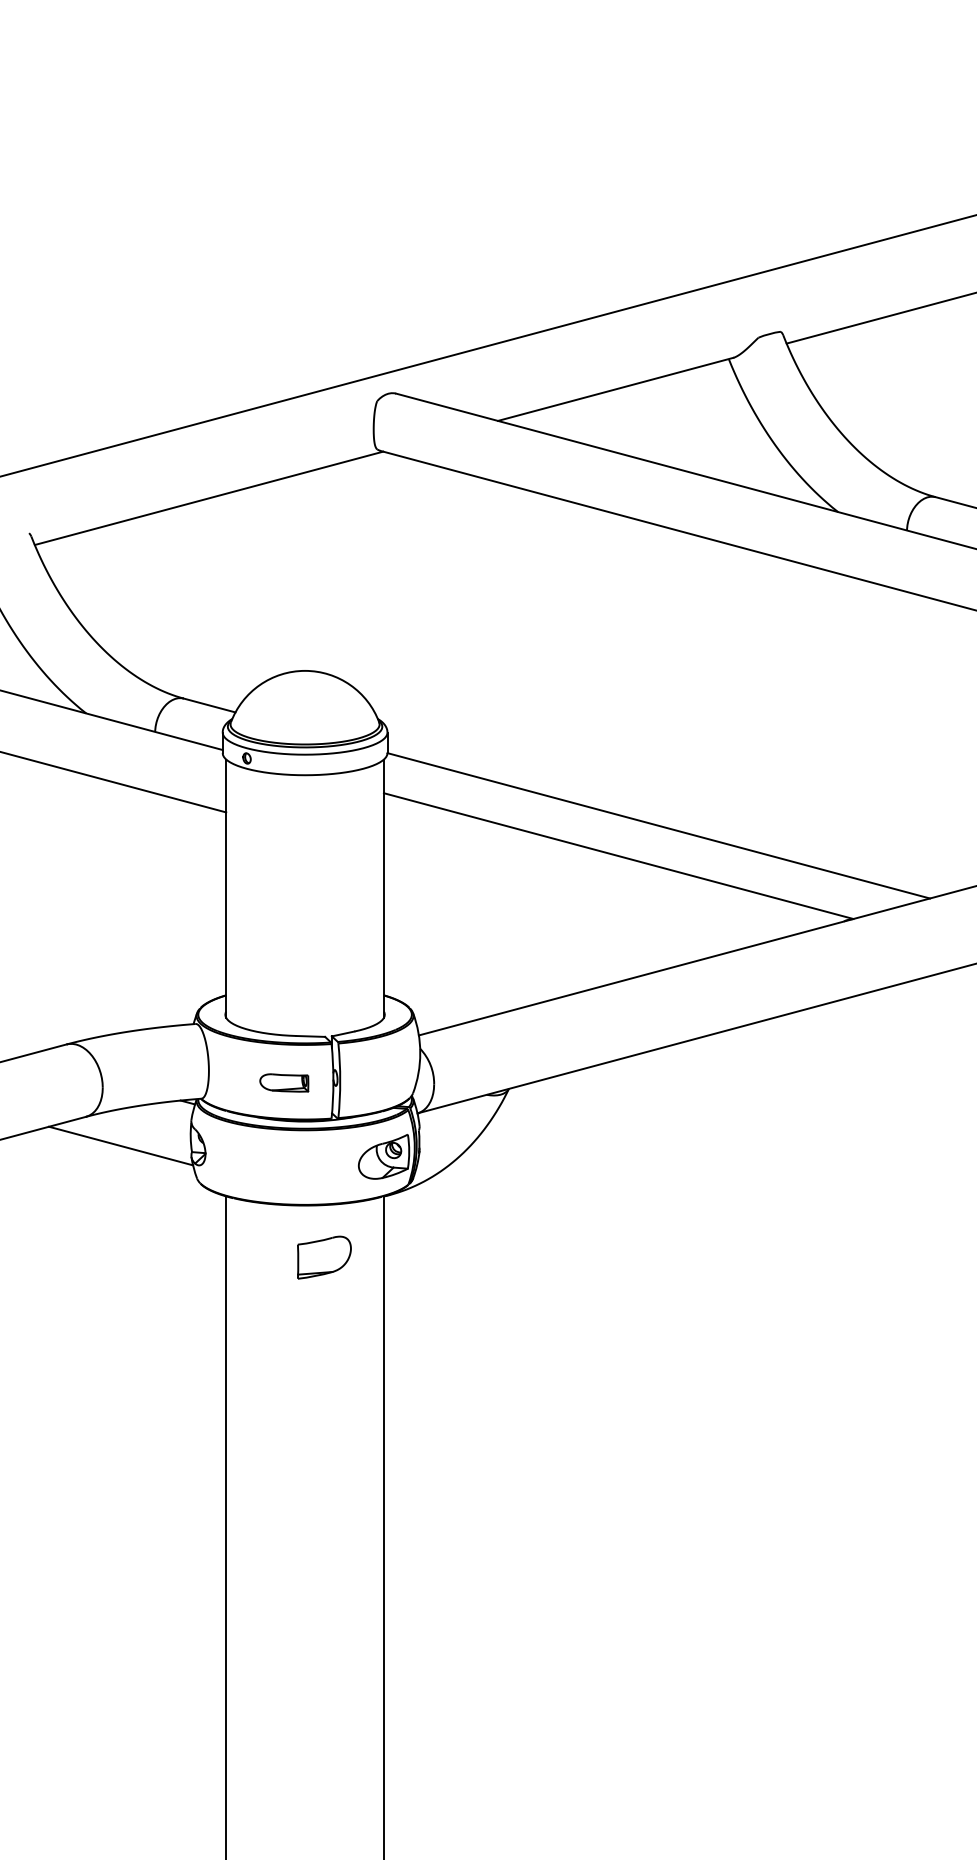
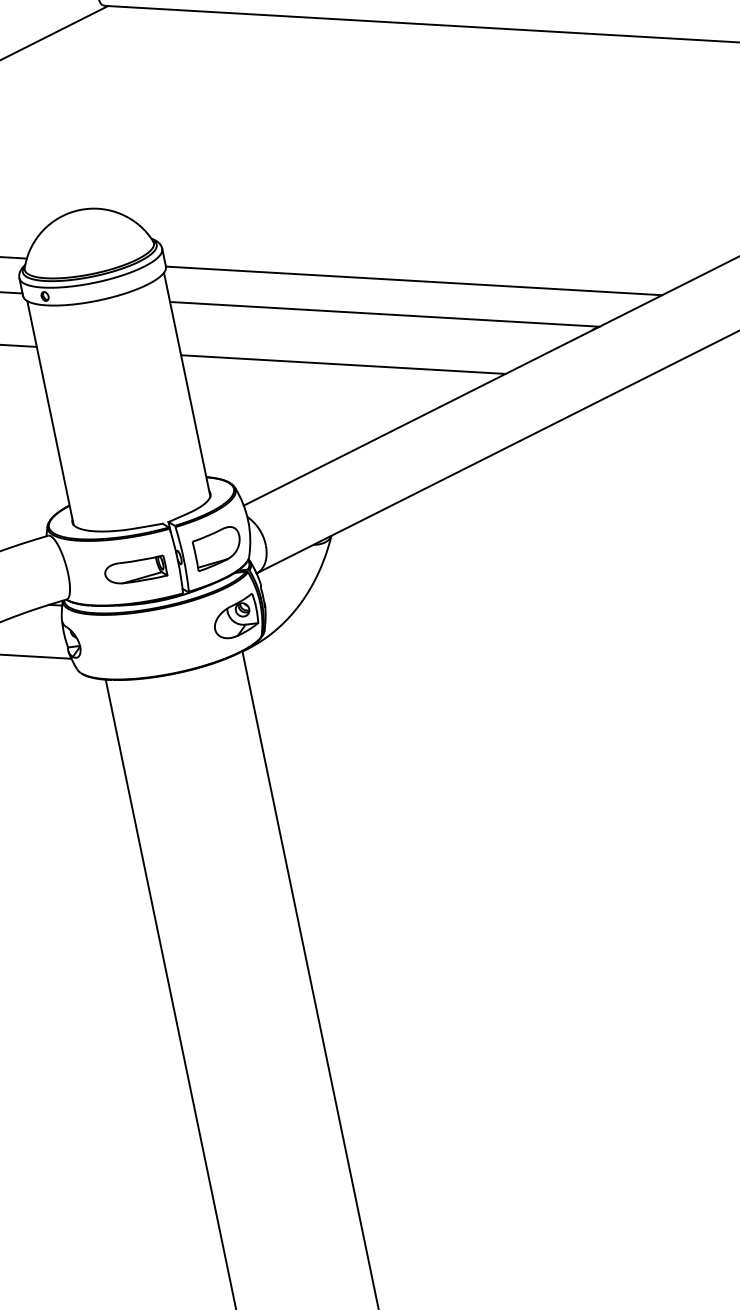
line: (560, 901) -> (342, 364), added
part: (284, 1082) -> (135, 570), size x1.43
part: (324, 1257) -> (217, 548), moved

